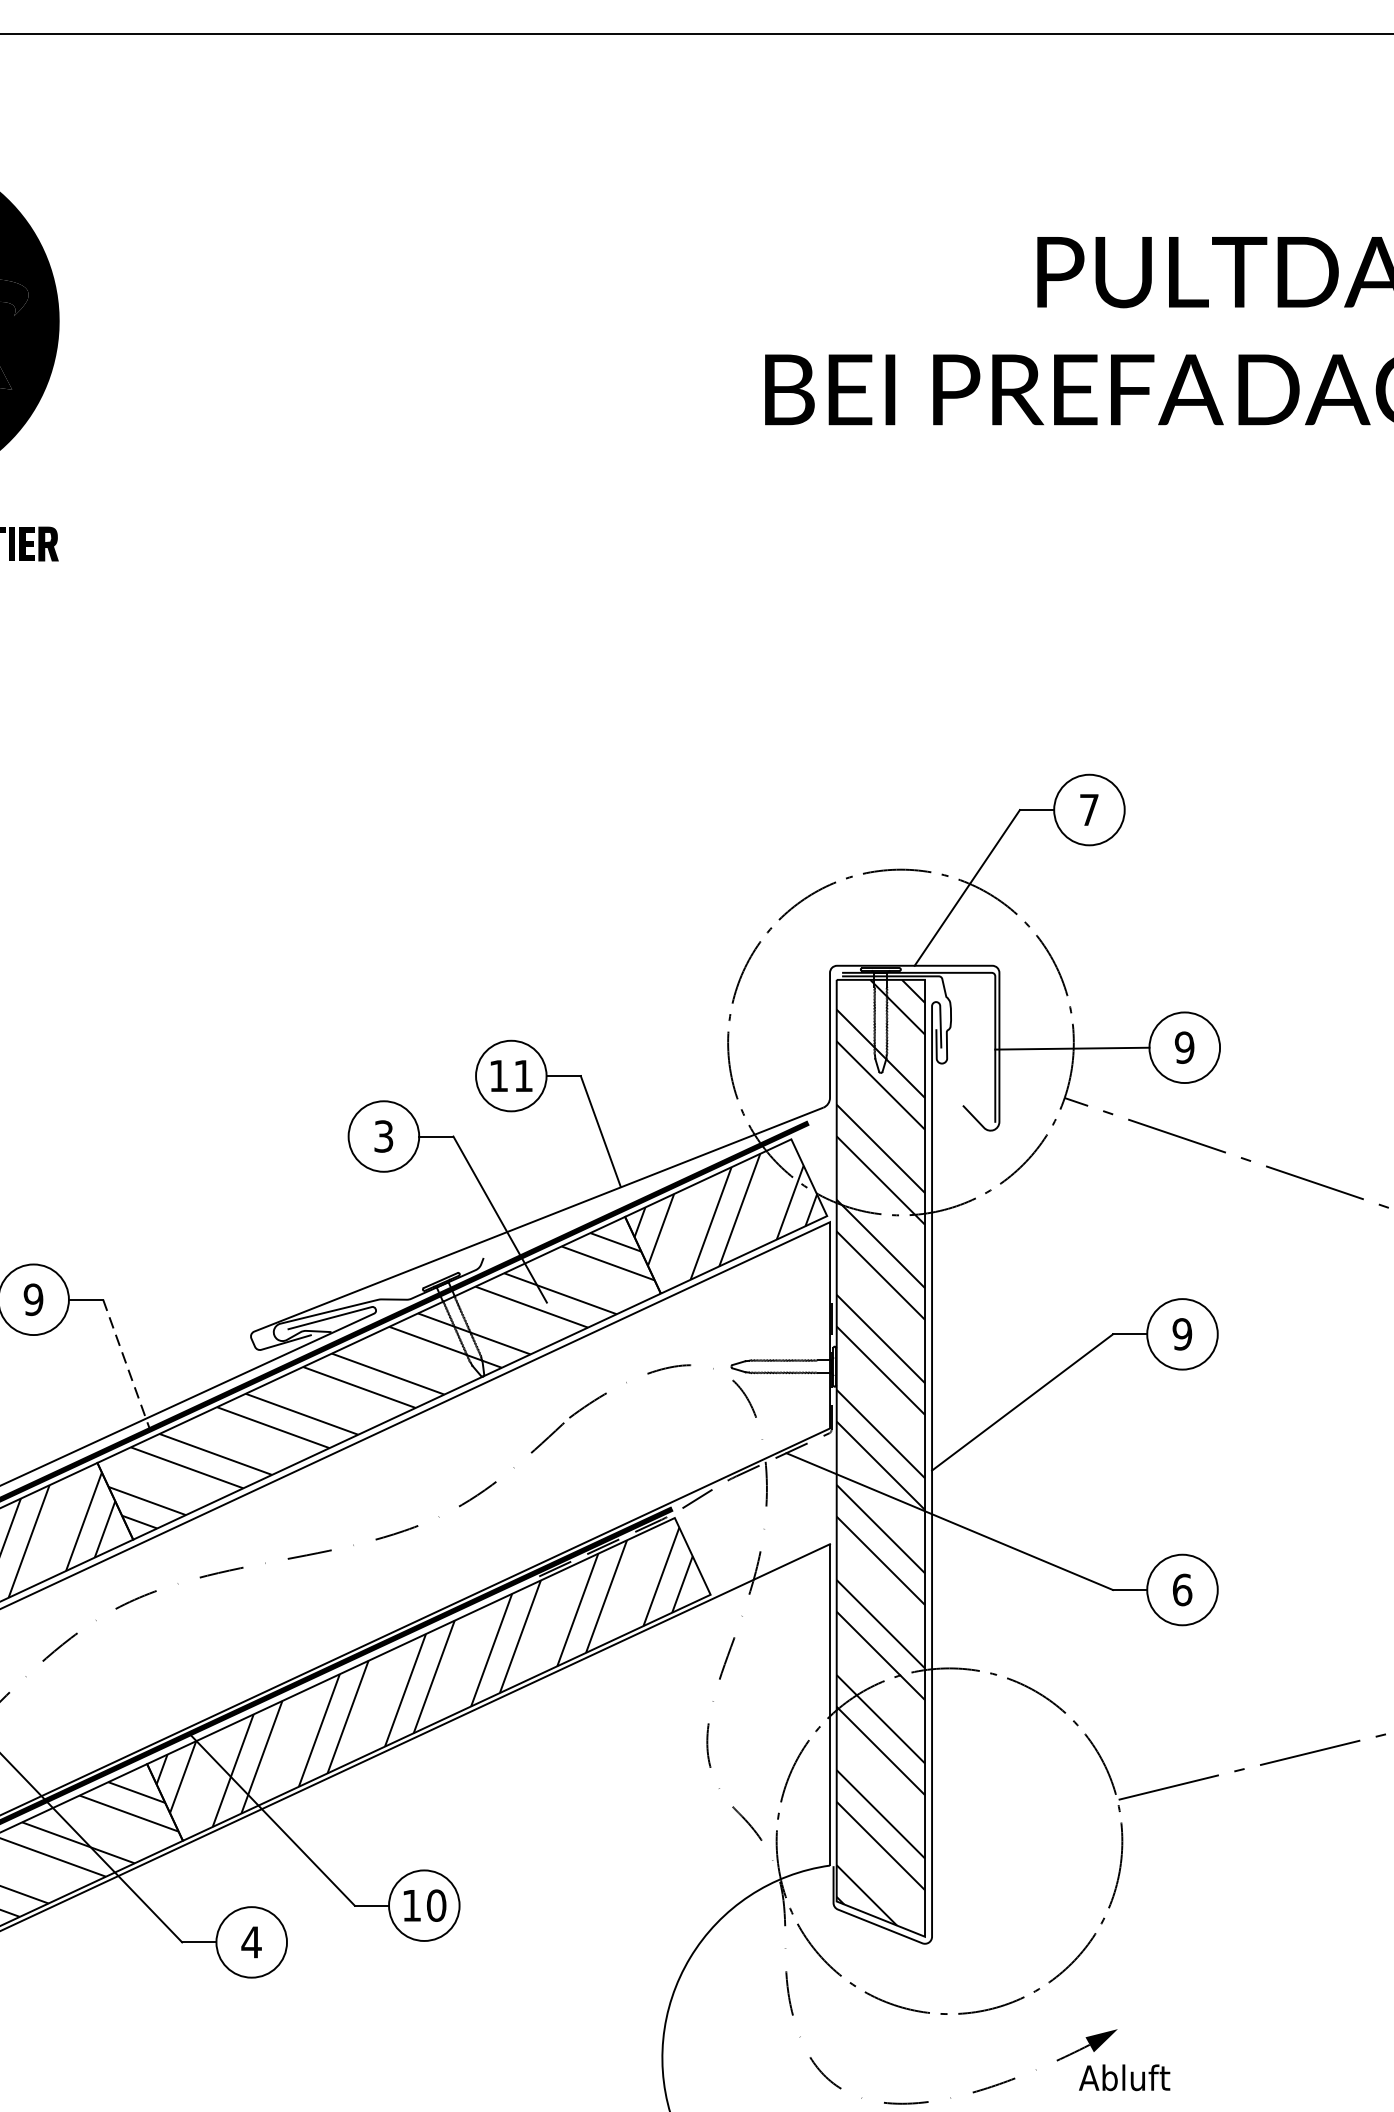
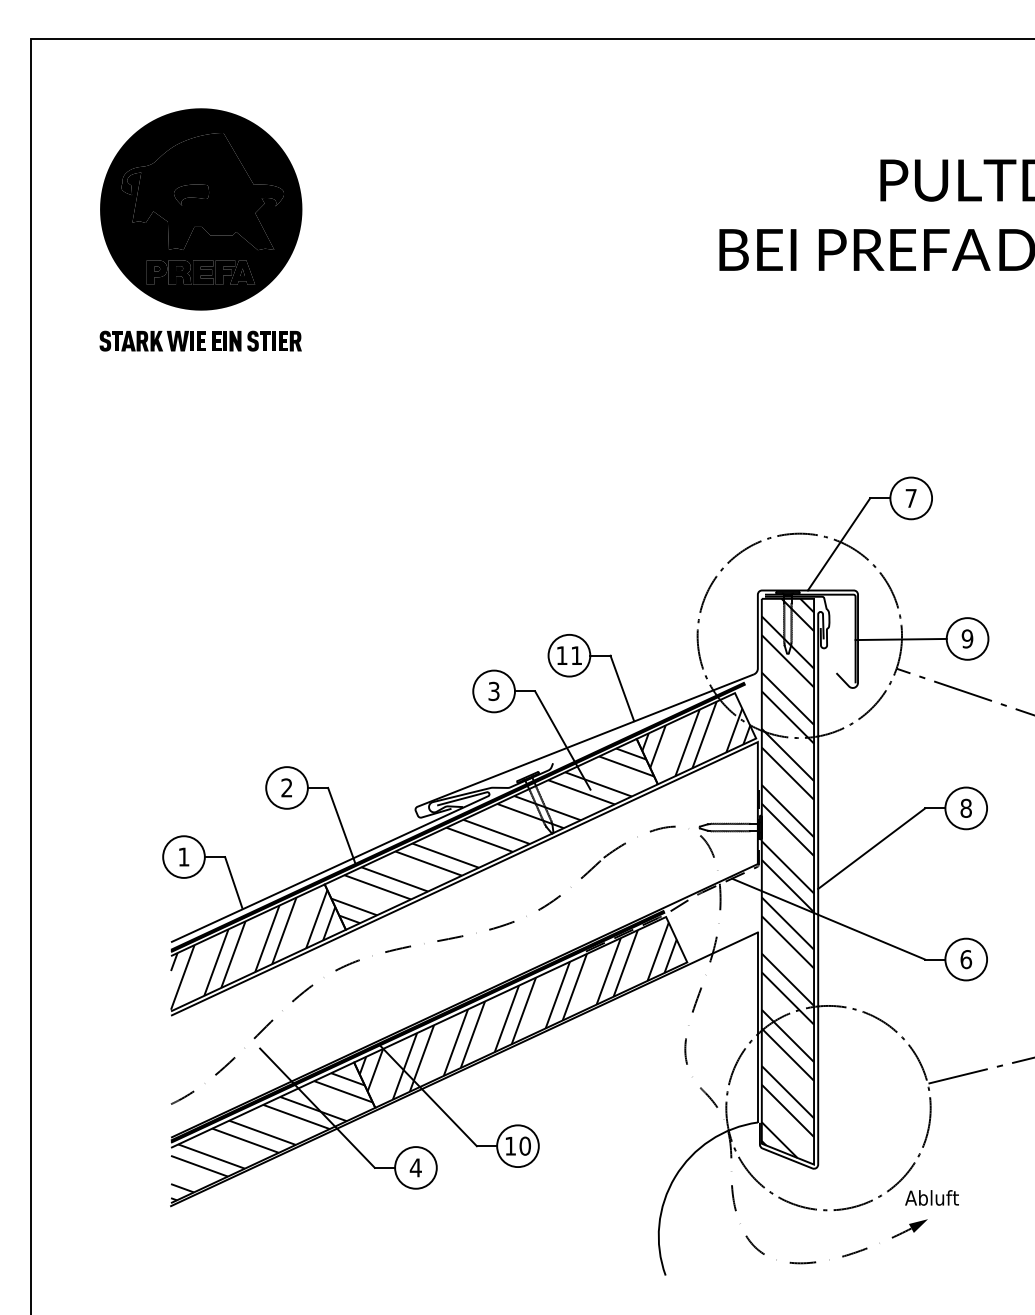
text: (32, 1298) -> (286, 787), 9 -> 2
text: (1181, 1334) -> (965, 808), 9 -> 8
line: (127, 1364) -> (342, 826), dashed -> solid
text: (1123, 2077) -> (931, 1197), moved

